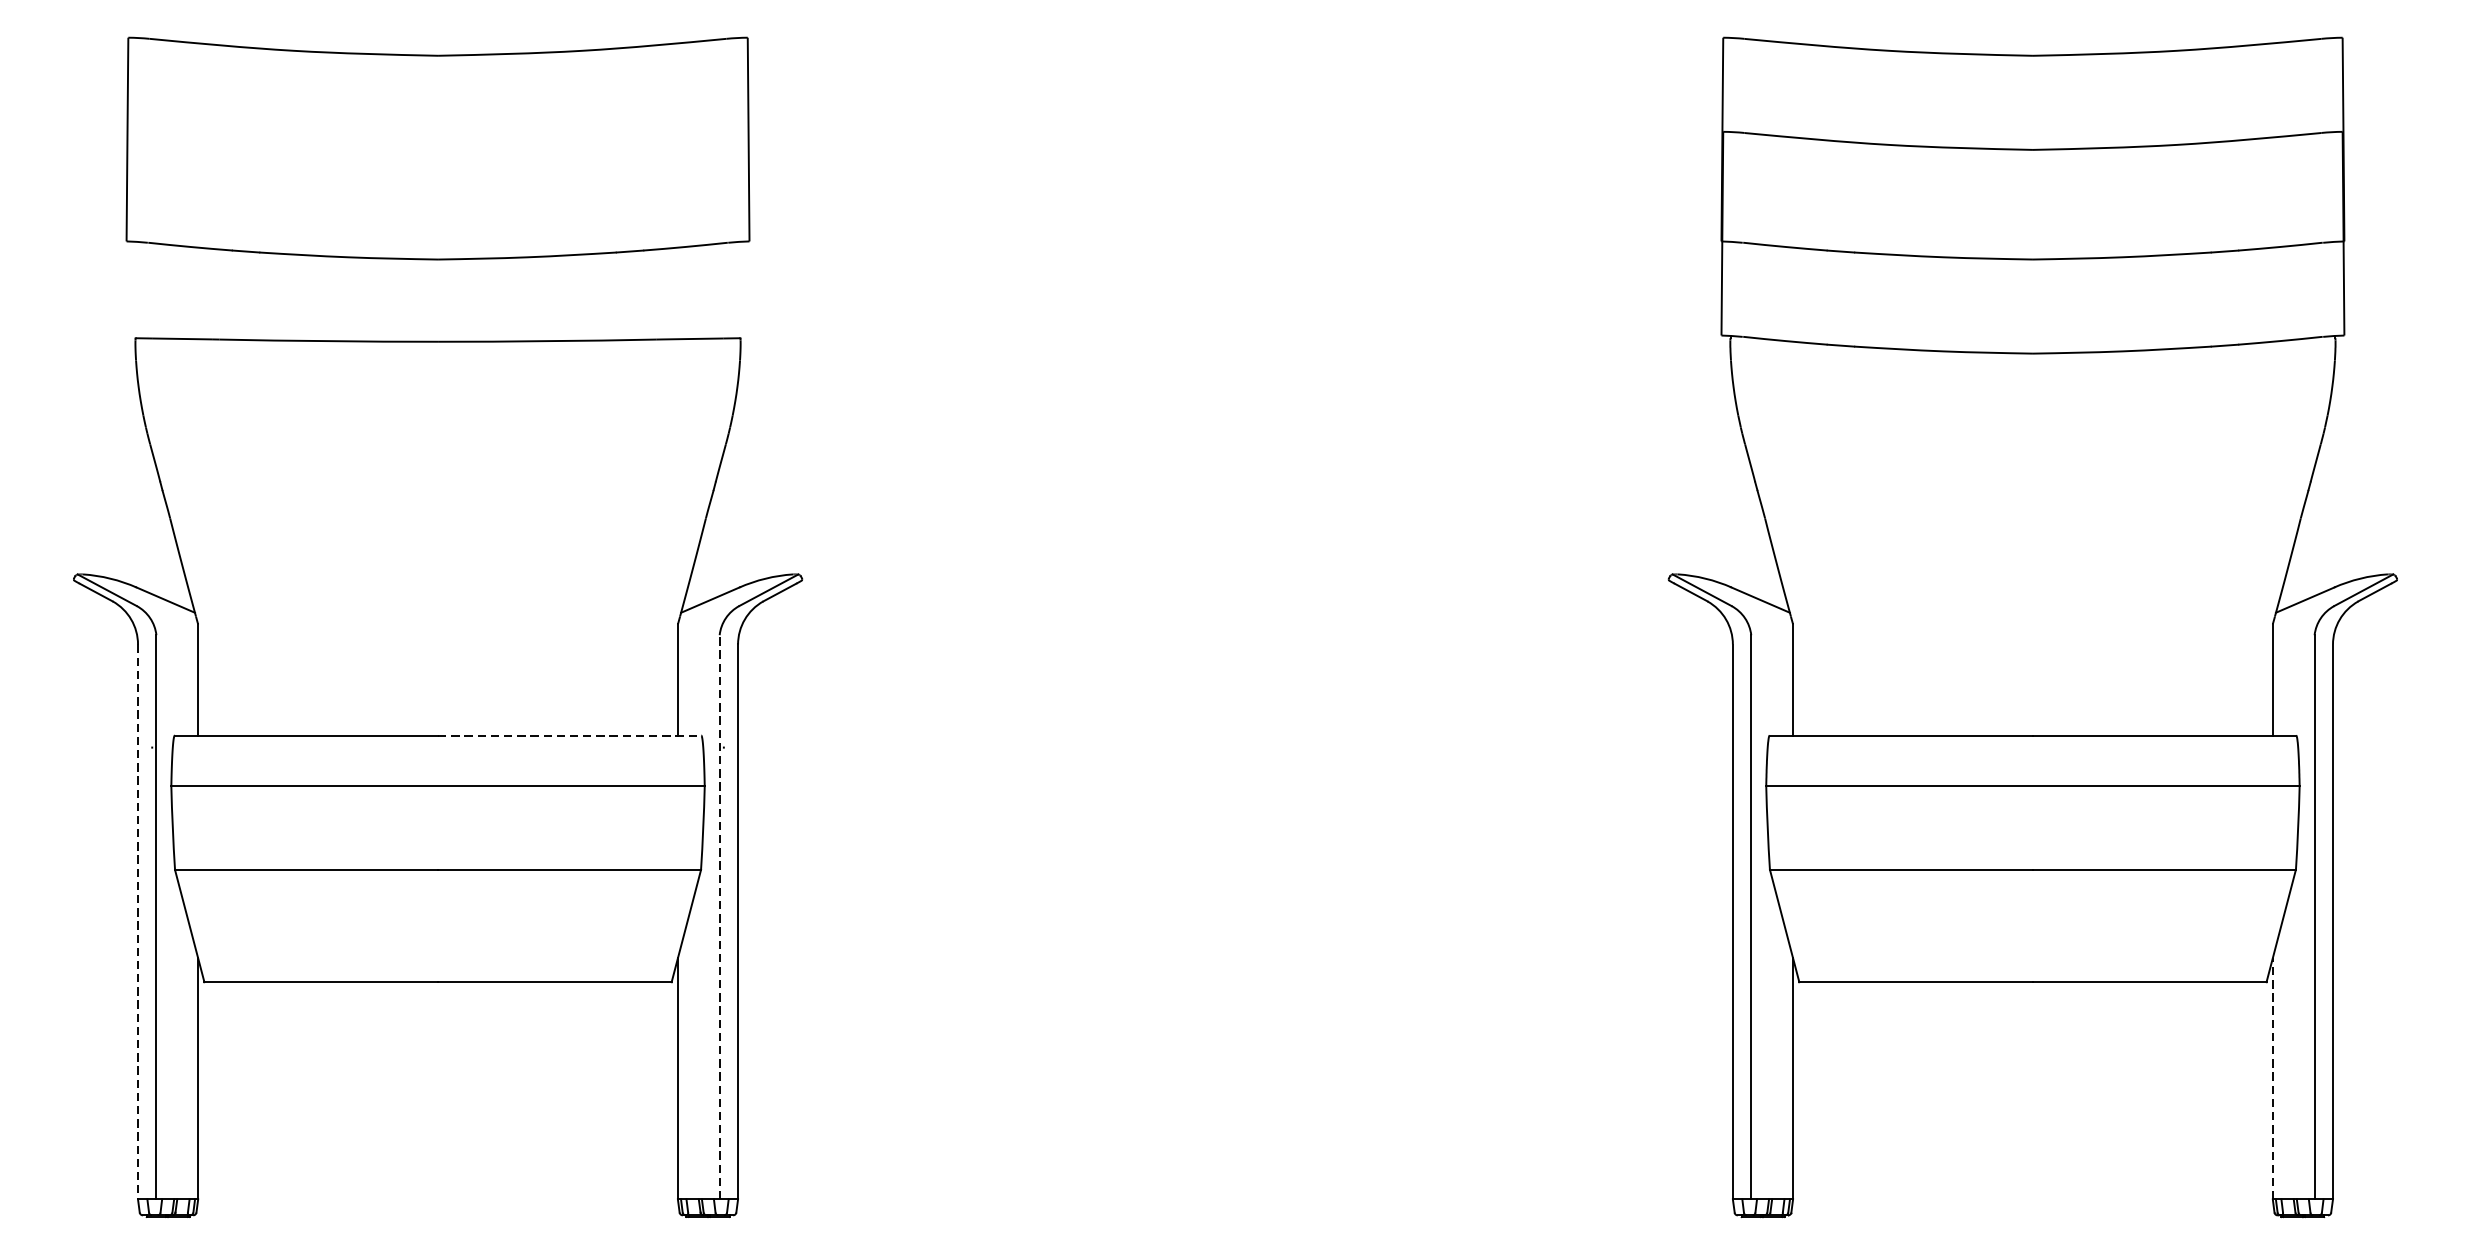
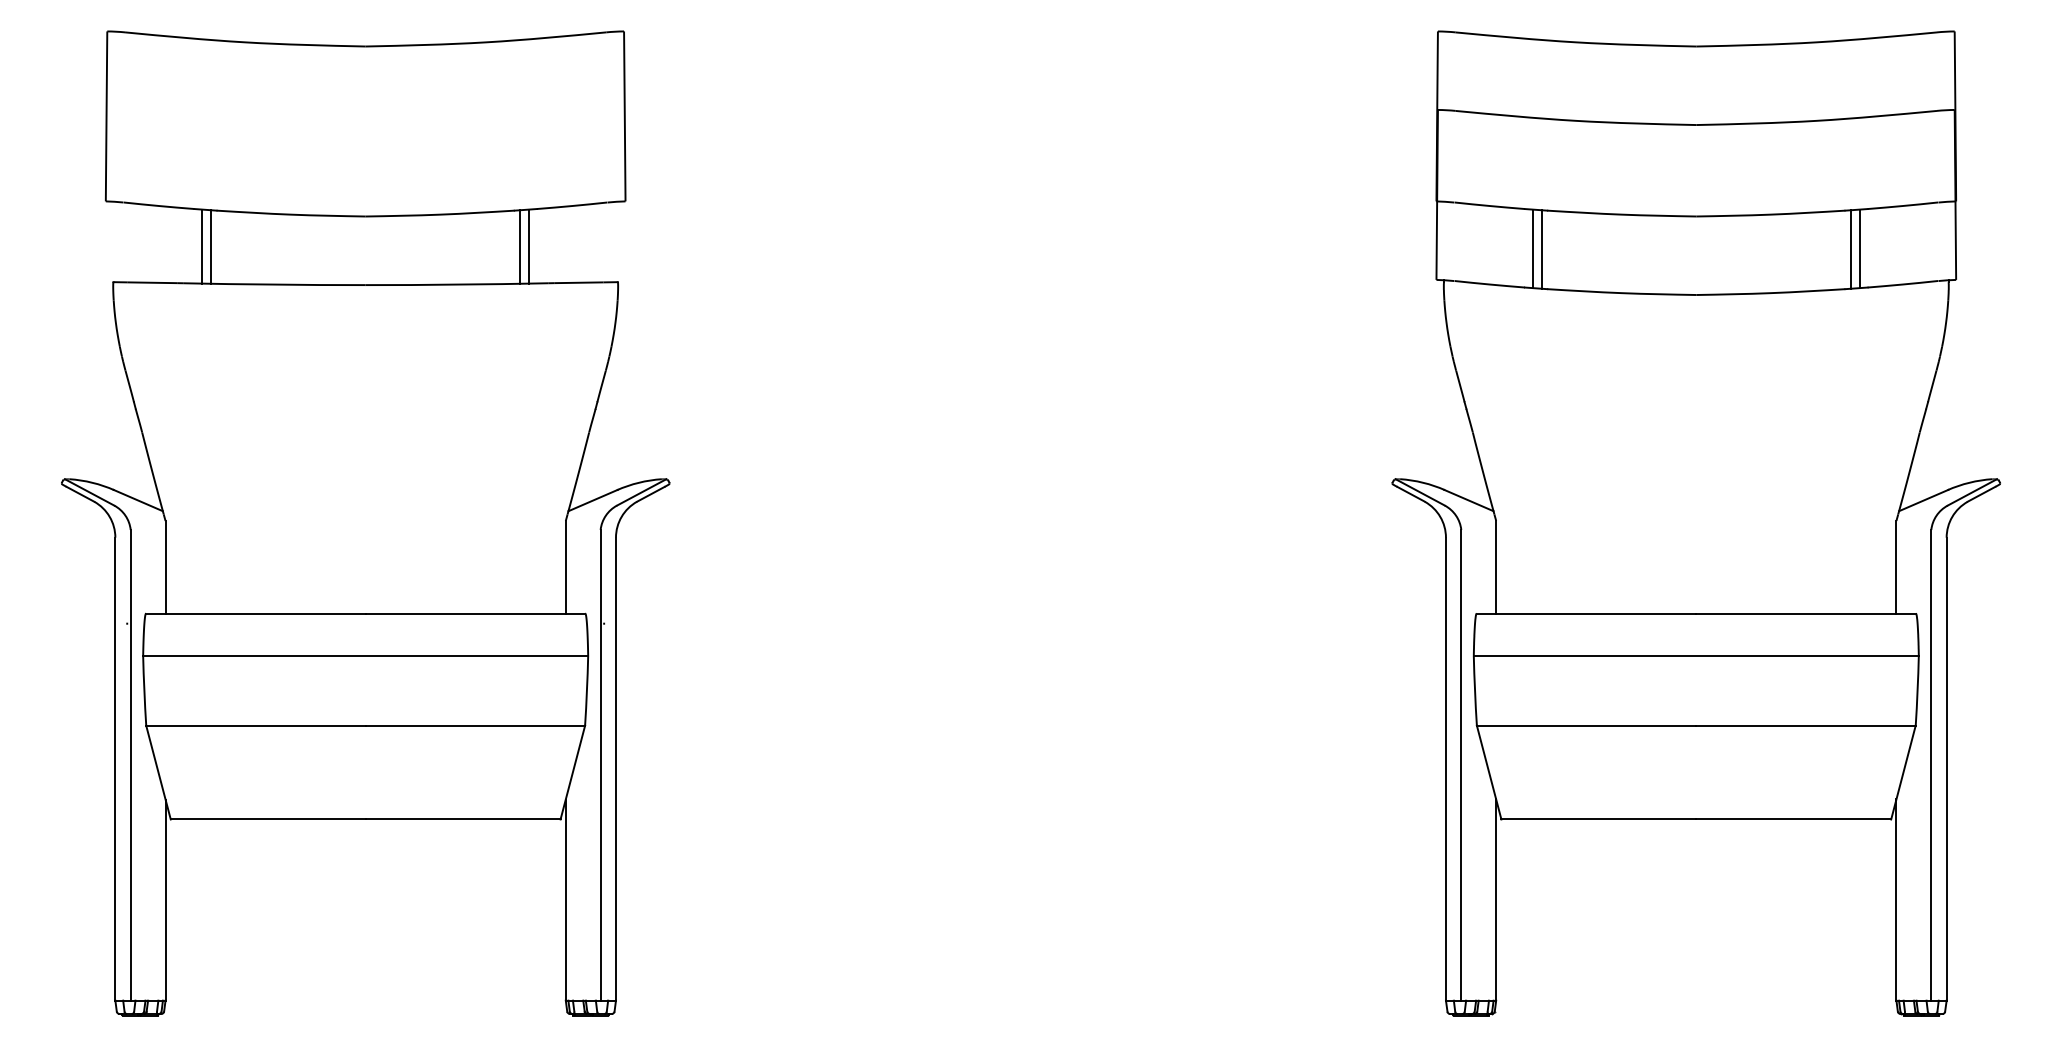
line: (242, 295) -> (202, 246), added
line: (252, 295) -> (210, 246), added
line: (623, 295) -> (520, 246), added
line: (634, 295) -> (529, 246), added
line: (1836, 297) -> (1532, 248), added
line: (2228, 297) -> (1859, 248), added
line: (1847, 299) -> (1541, 249), added
line: (2218, 299) -> (1851, 249), added
line: (569, 735) -> (475, 613), dashed -> solid
line: (719, 916) -> (600, 764), dashed -> solid
line: (138, 922) -> (115, 769), dashed -> solid
line: (2272, 1079) -> (1896, 900), dashed -> solid

